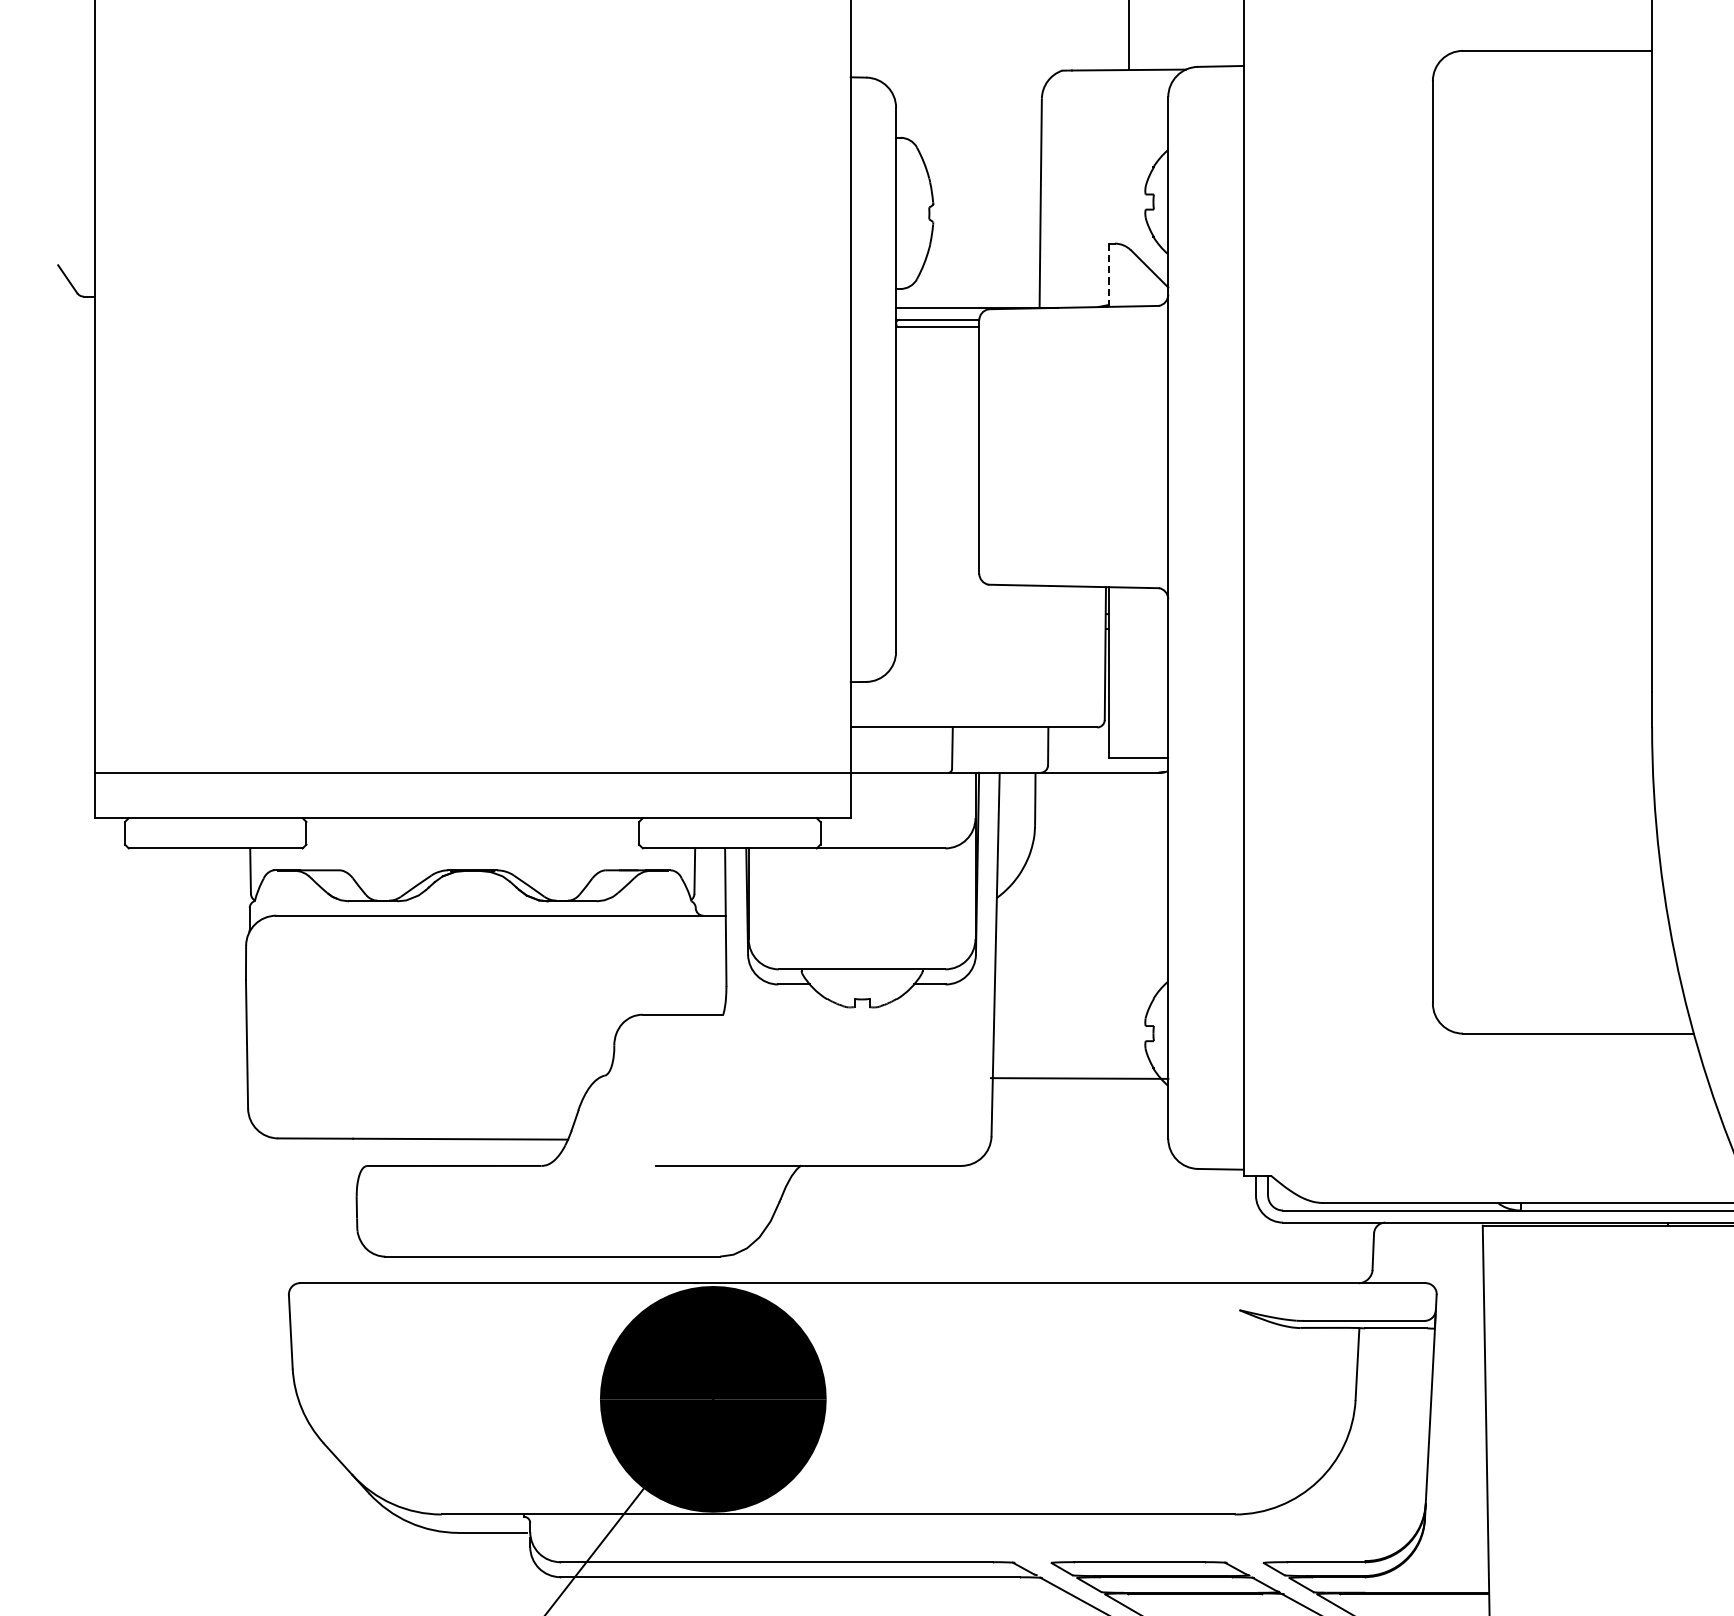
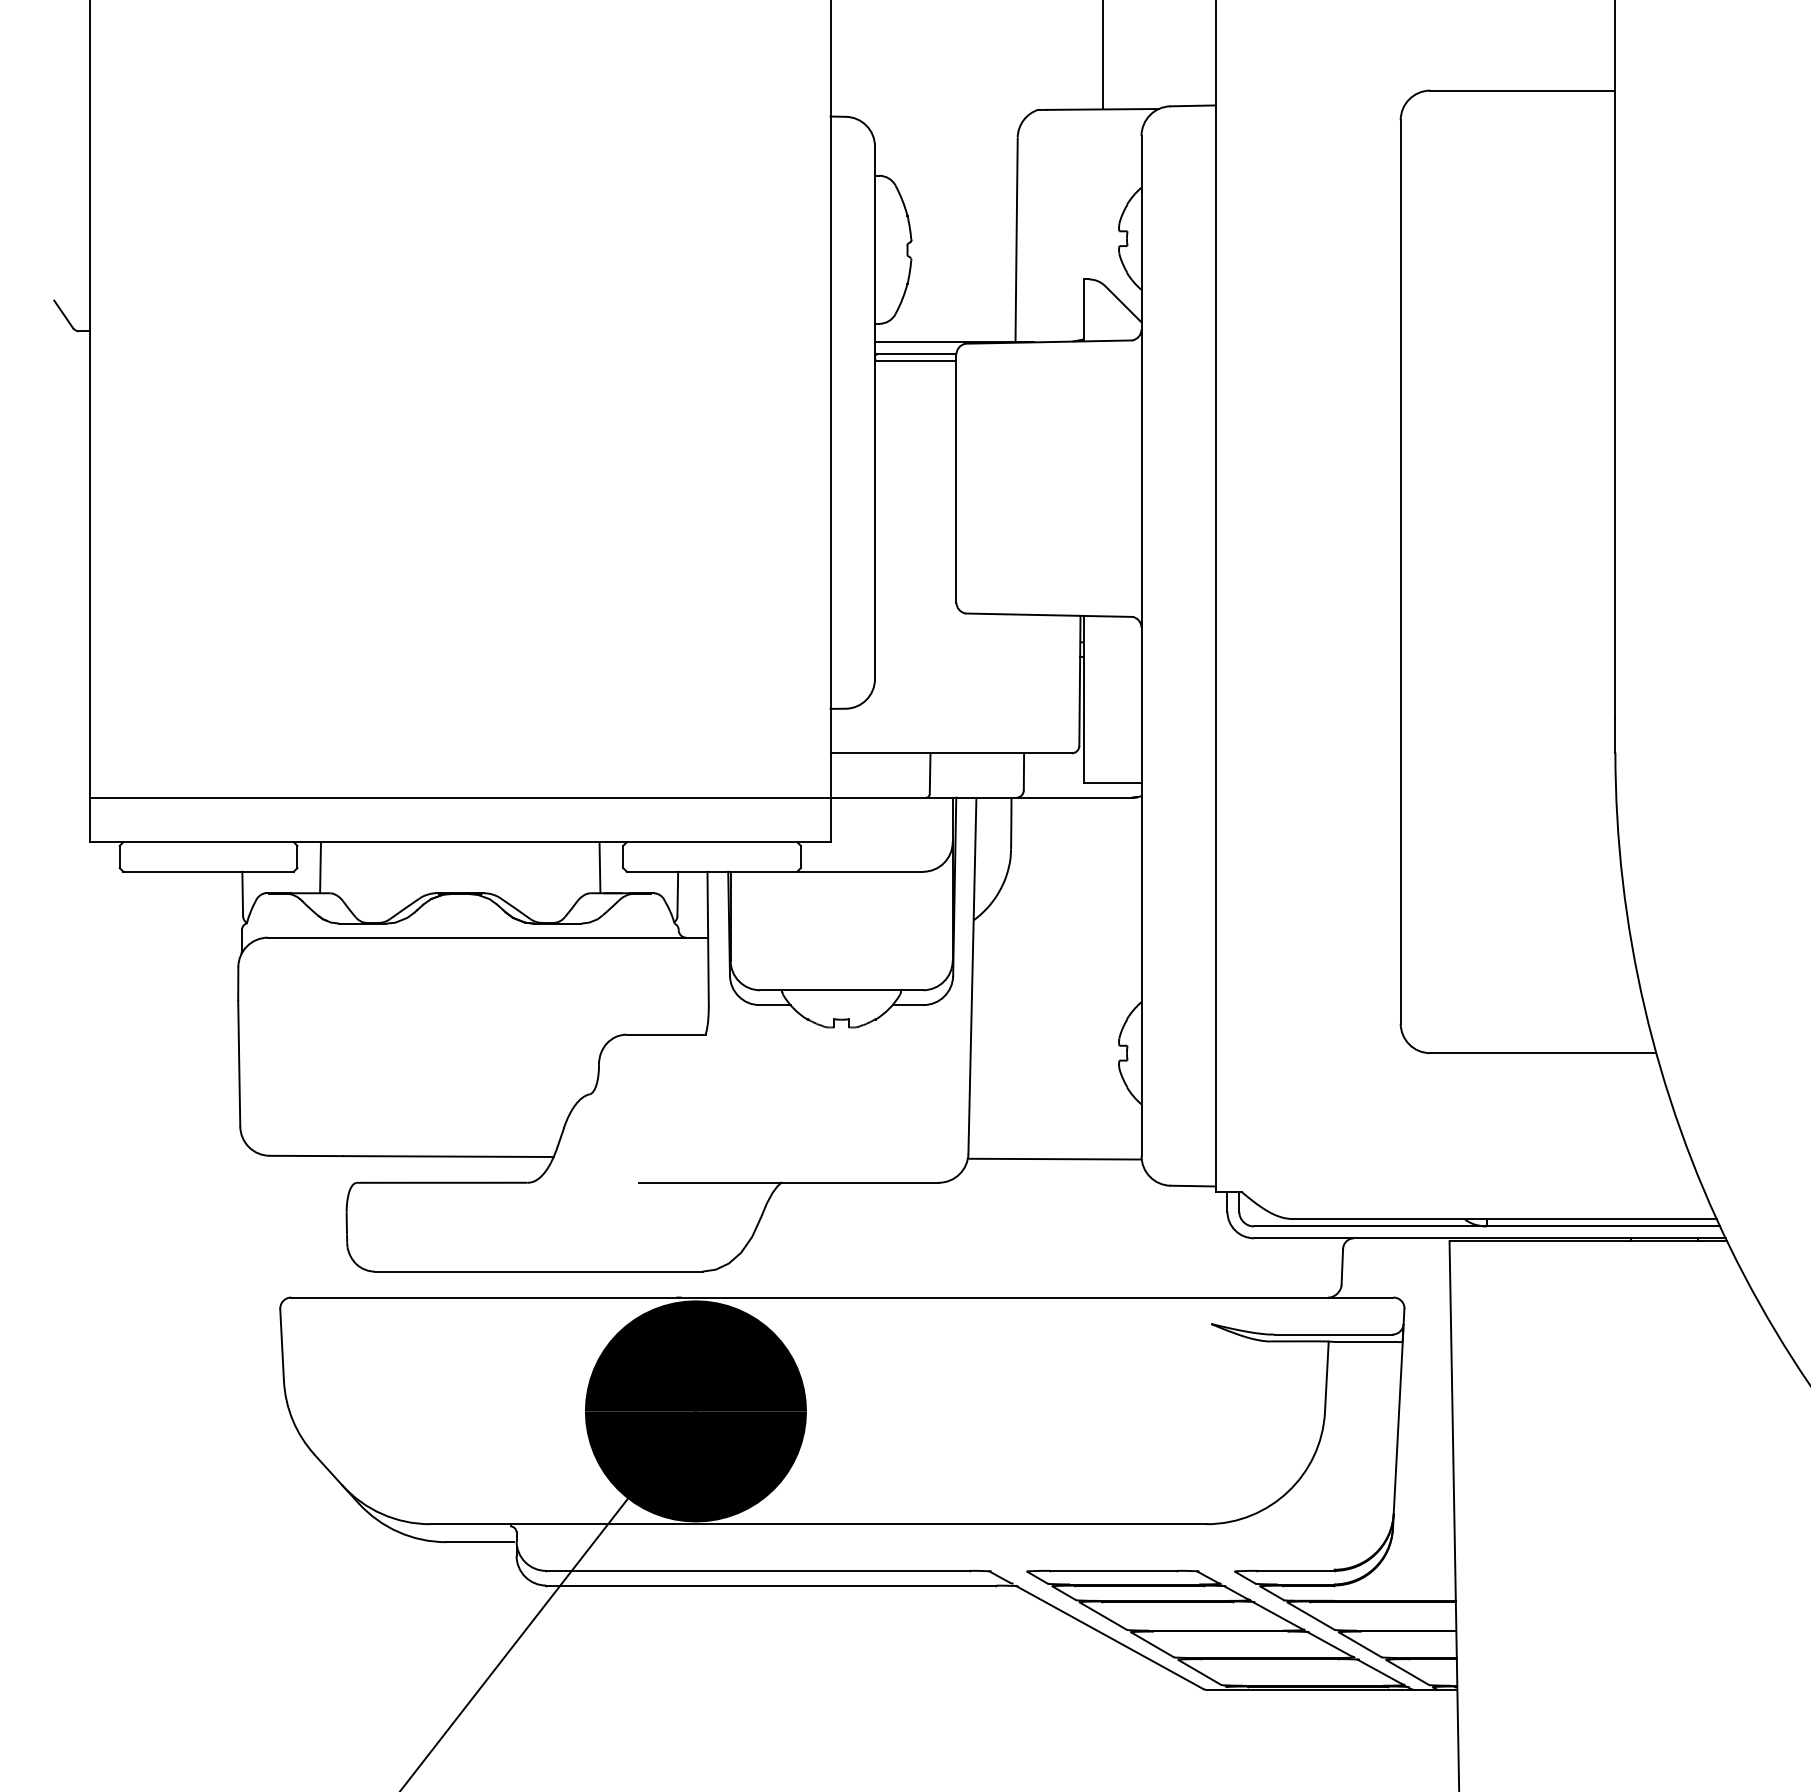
line: (1109, 274) -> (1083, 309), dashed -> solid
line: (329, 844) -> (320, 867), added
line: (614, 844) -> (599, 867), added
line: (1079, 1077) -> (1054, 1158), moved

